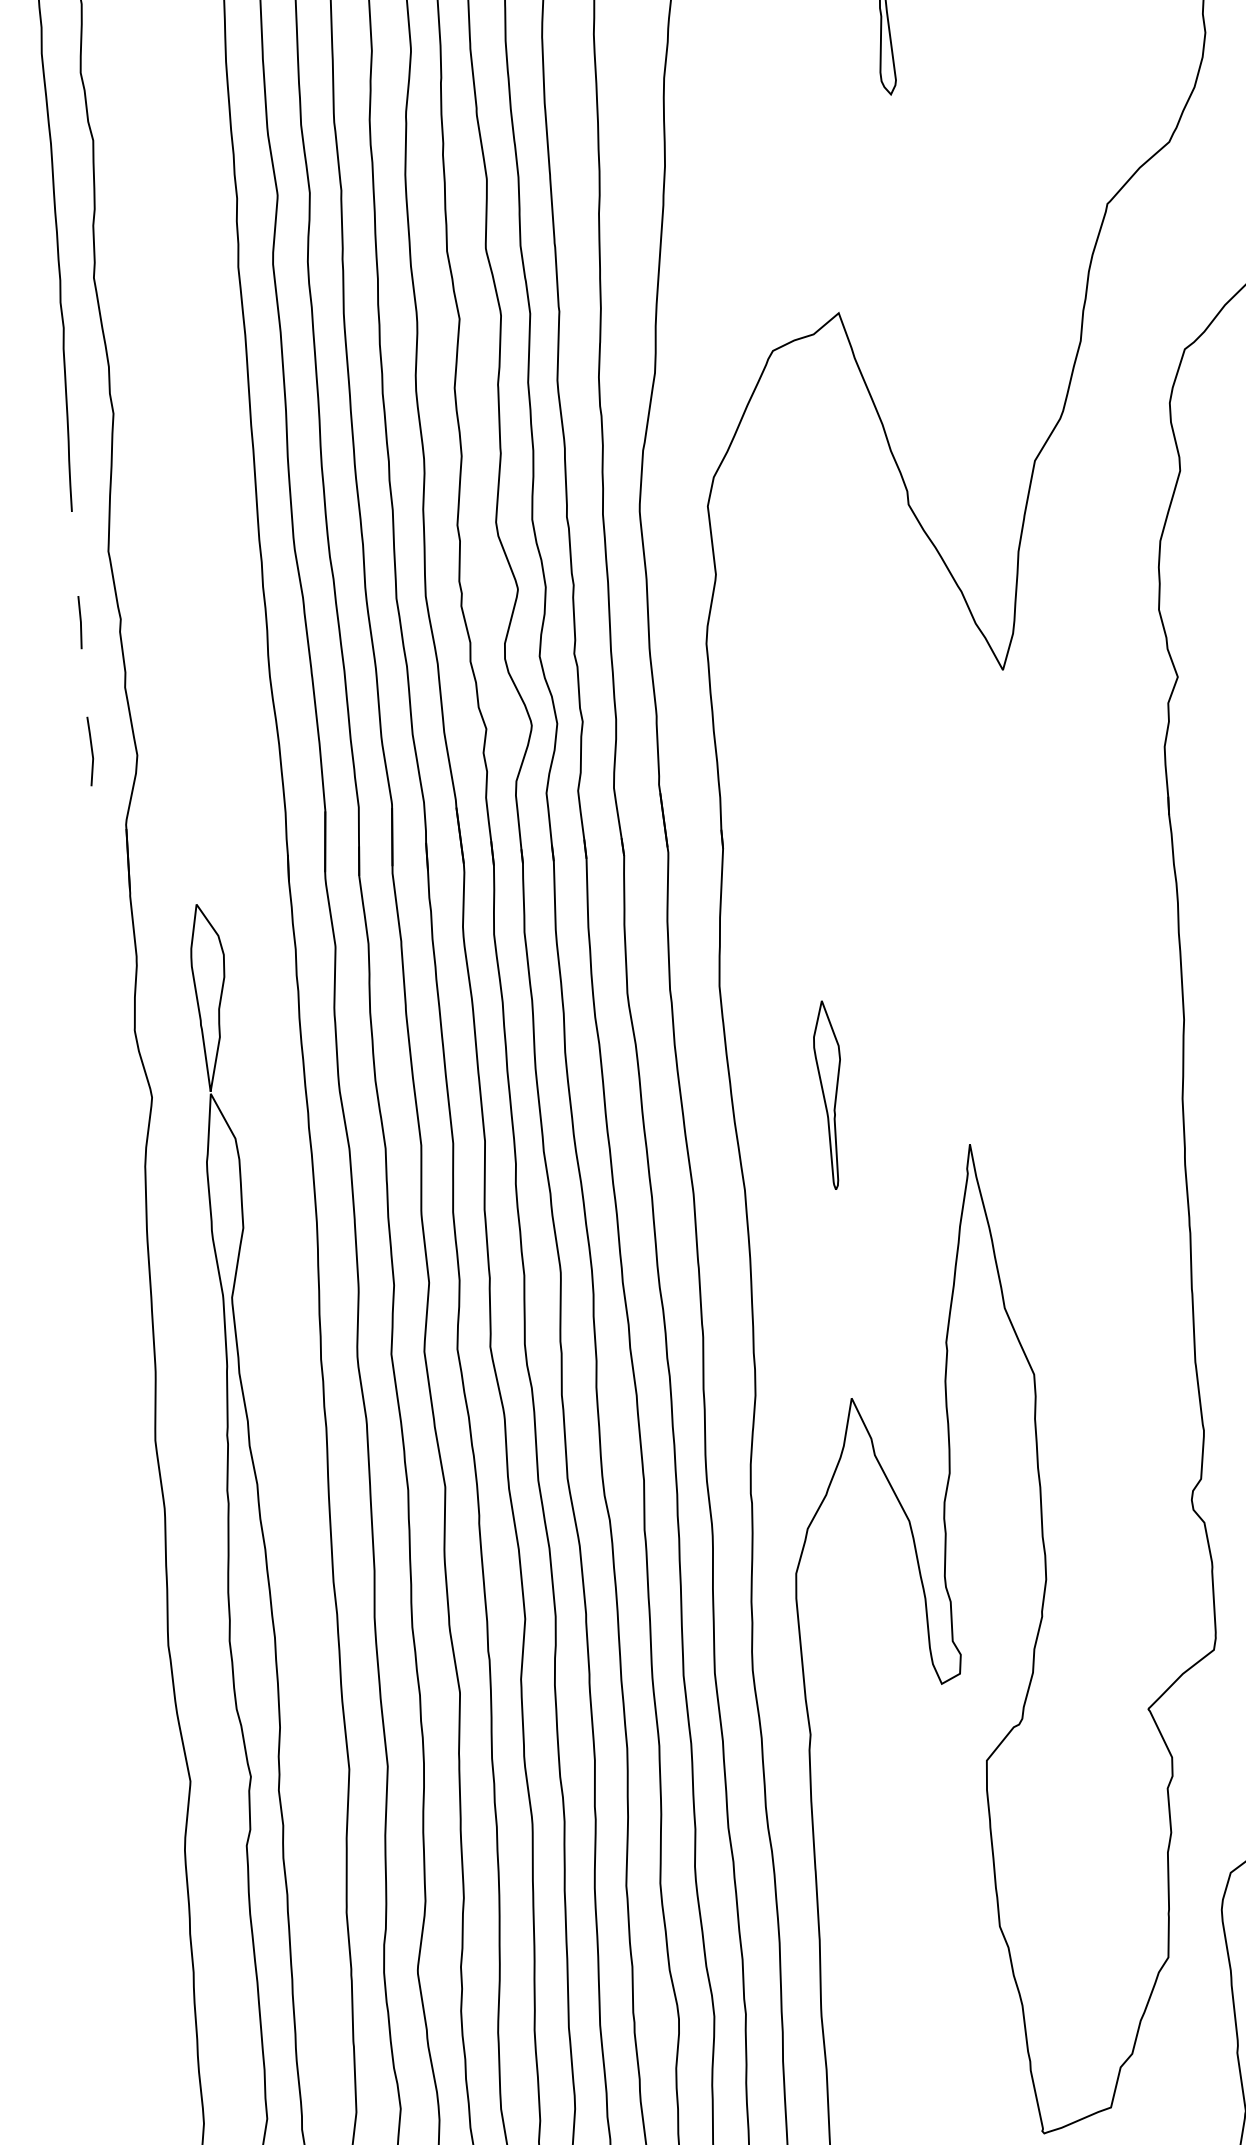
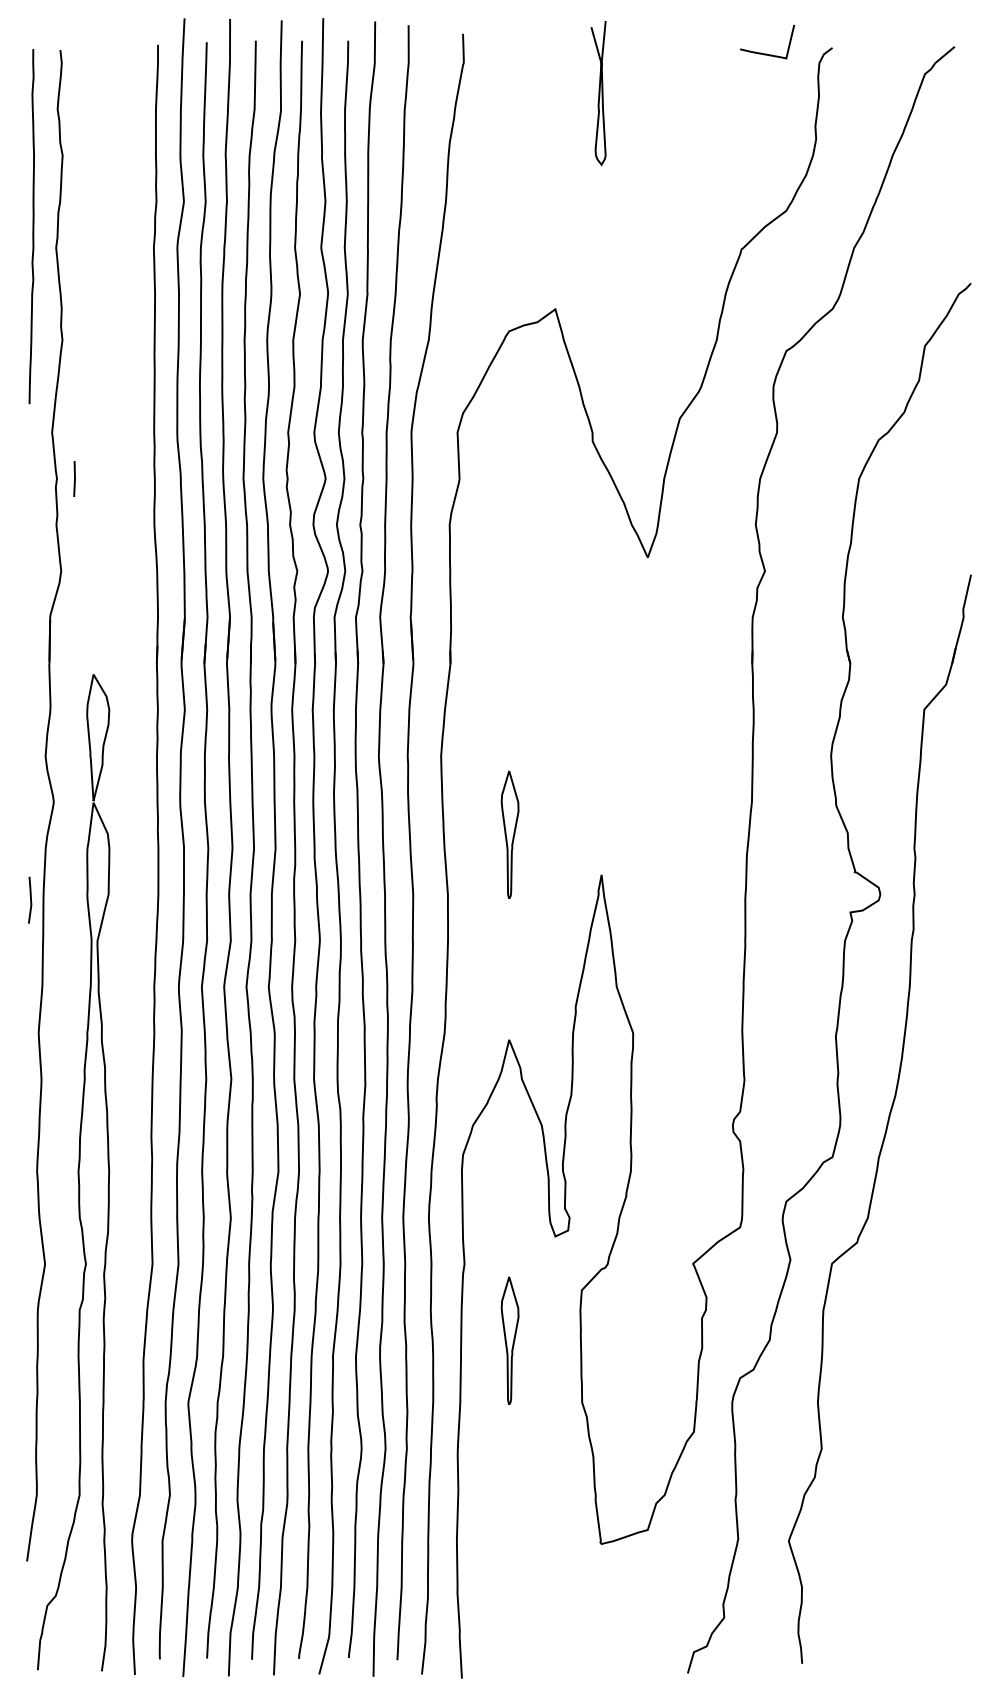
line: (80, 621) -> (74, 478), moved
line: (91, 750) -> (30, 899), moved
part: (885, 1842) -> (509, 1340), added

